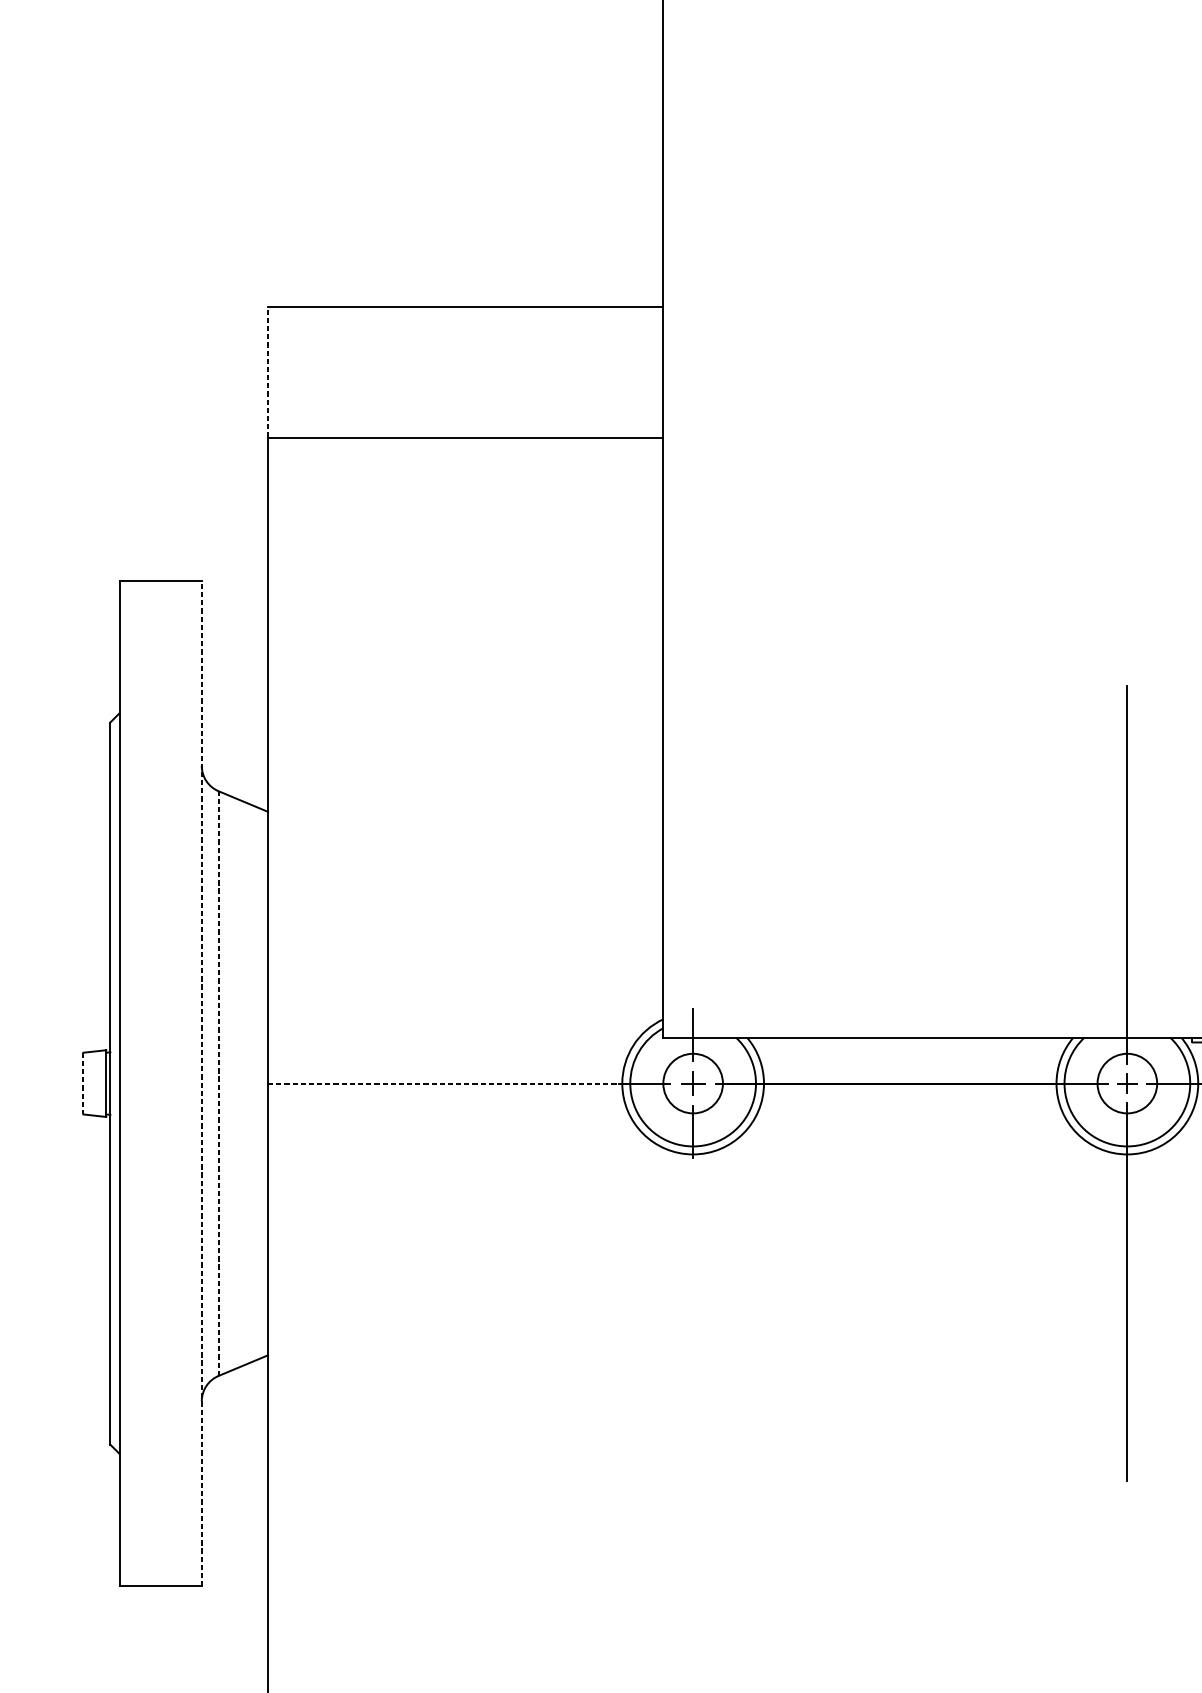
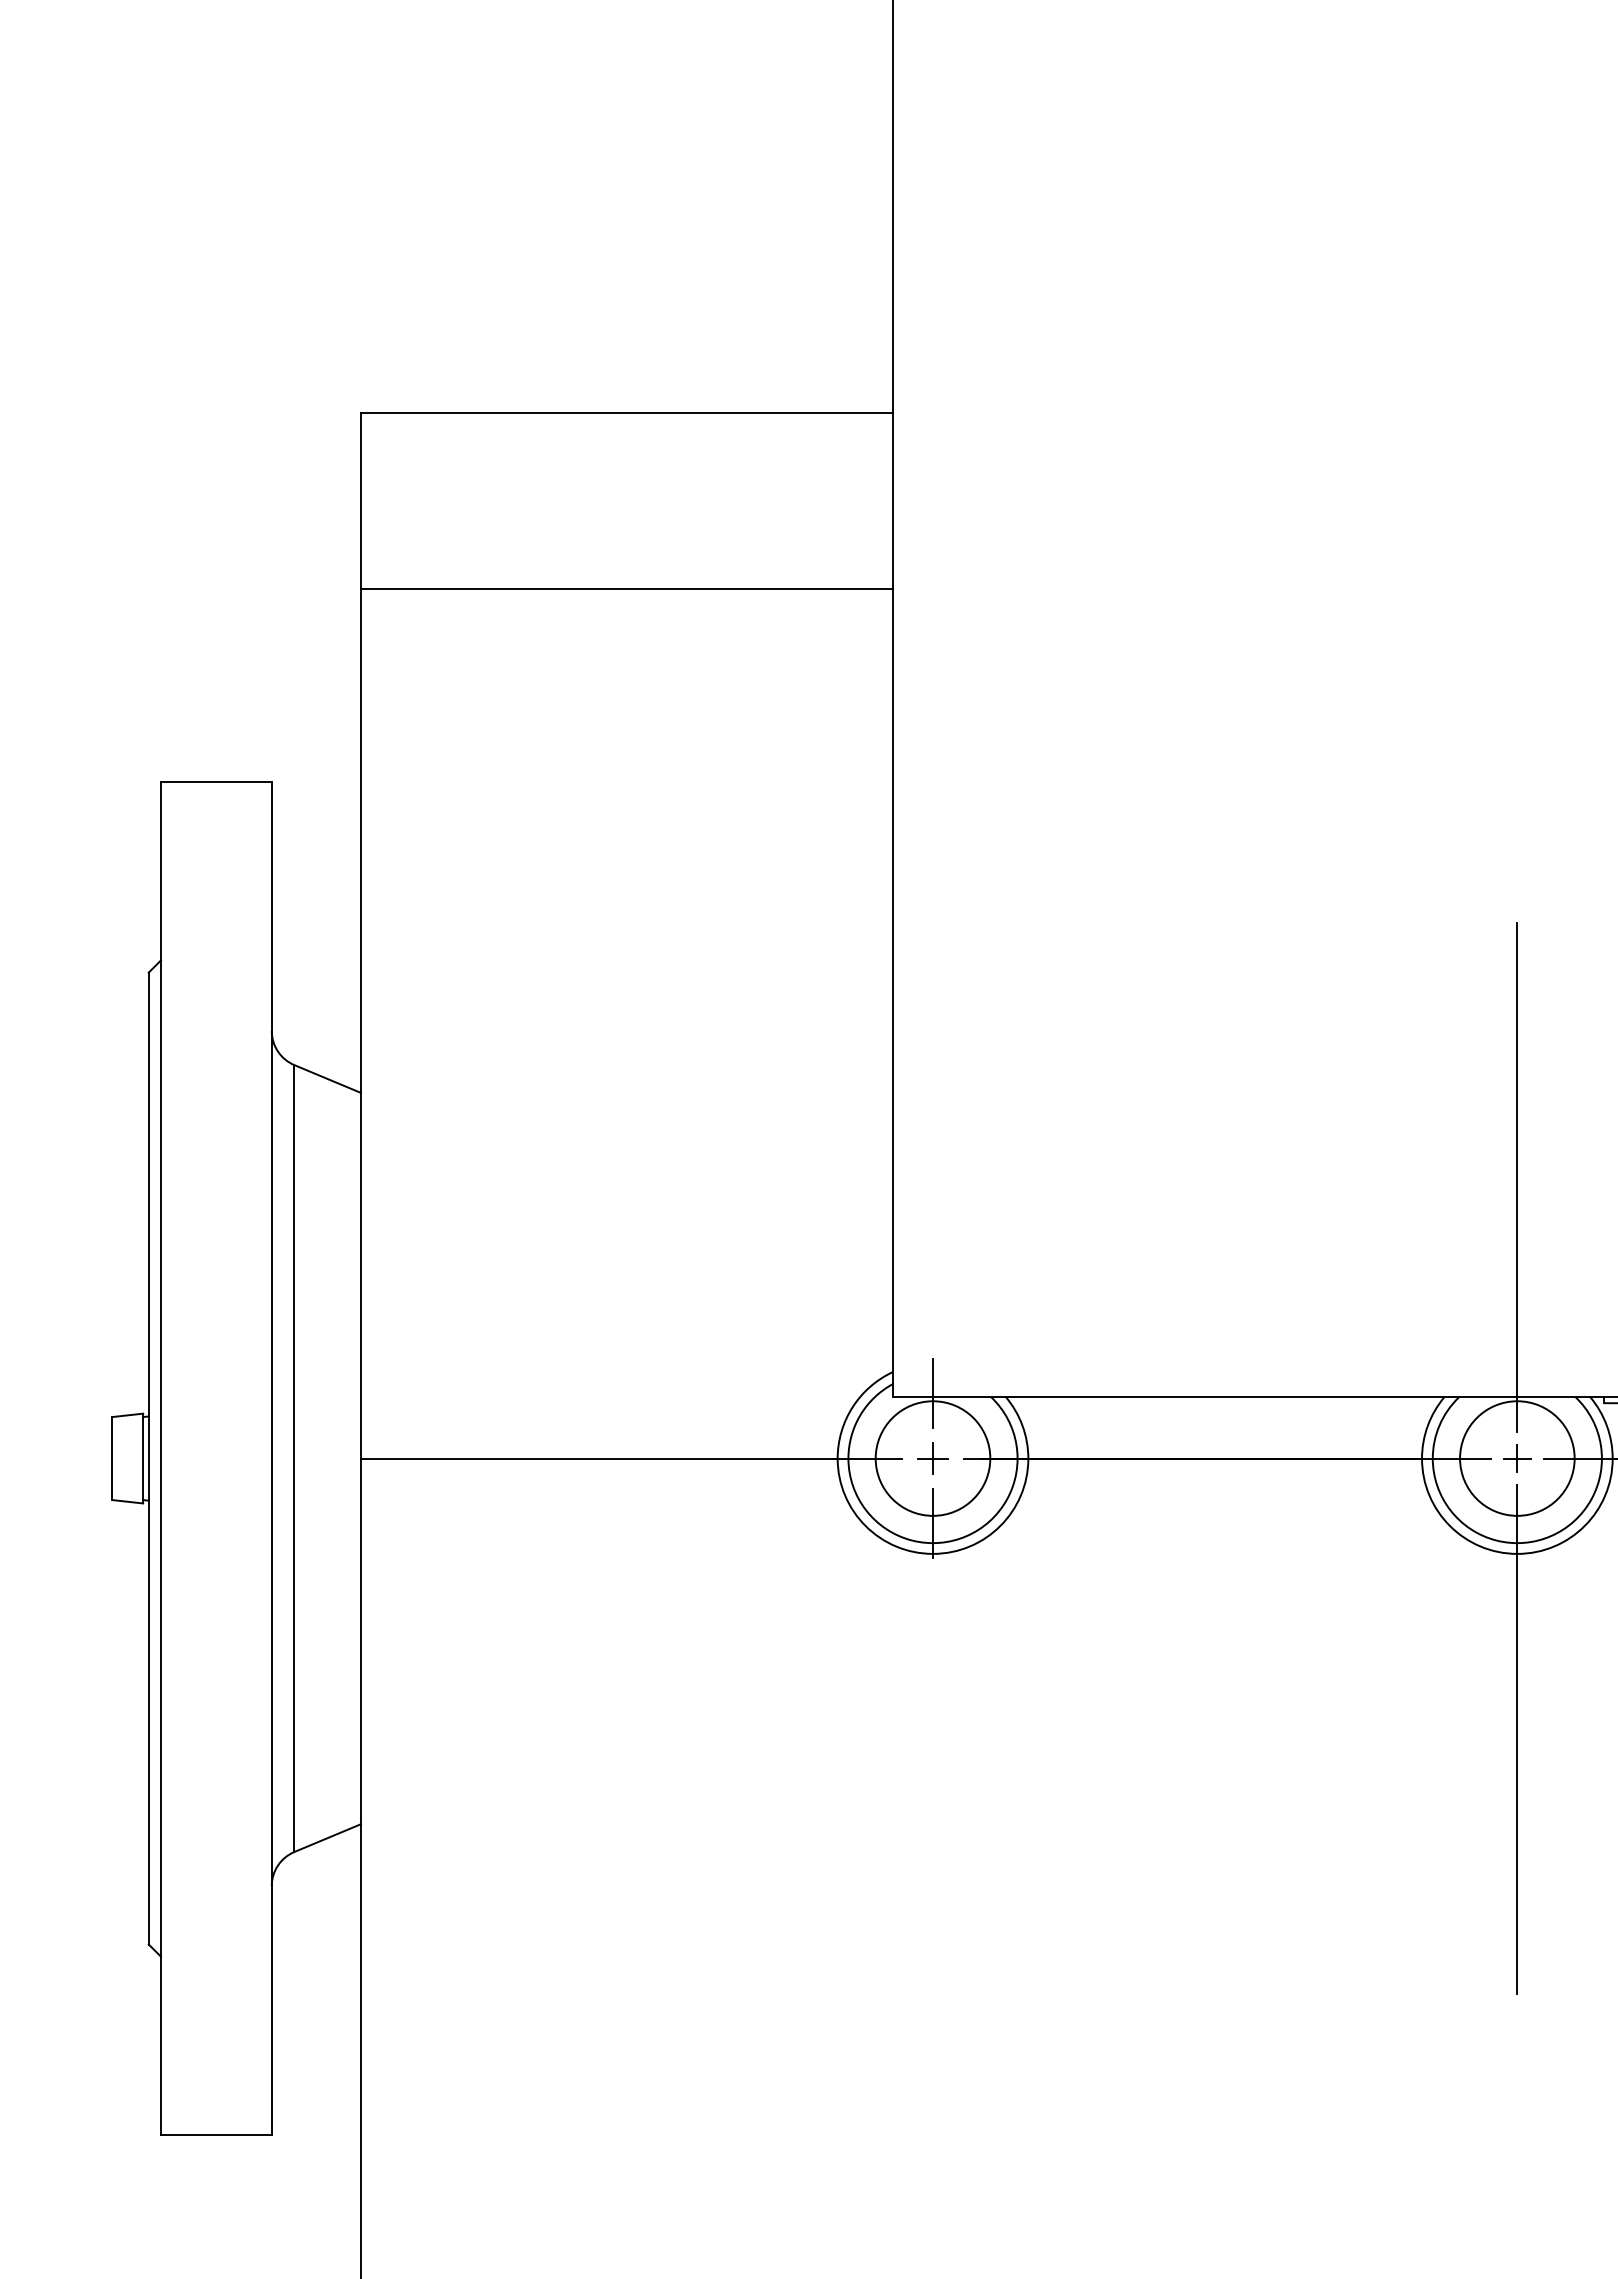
line: (267, 371) -> (360, 500), dashed -> solid
line: (83, 1083) -> (112, 1458), dashed -> solid
line: (201, 1083) -> (271, 1458), dashed -> solid
line: (218, 1083) -> (294, 1458), dashed -> solid
line: (445, 1083) -> (599, 1458), dashed -> solid
circle: (692, 1083) -> (932, 1458), size x1.43
circle: (1127, 1083) -> (1517, 1458), size x1.43

